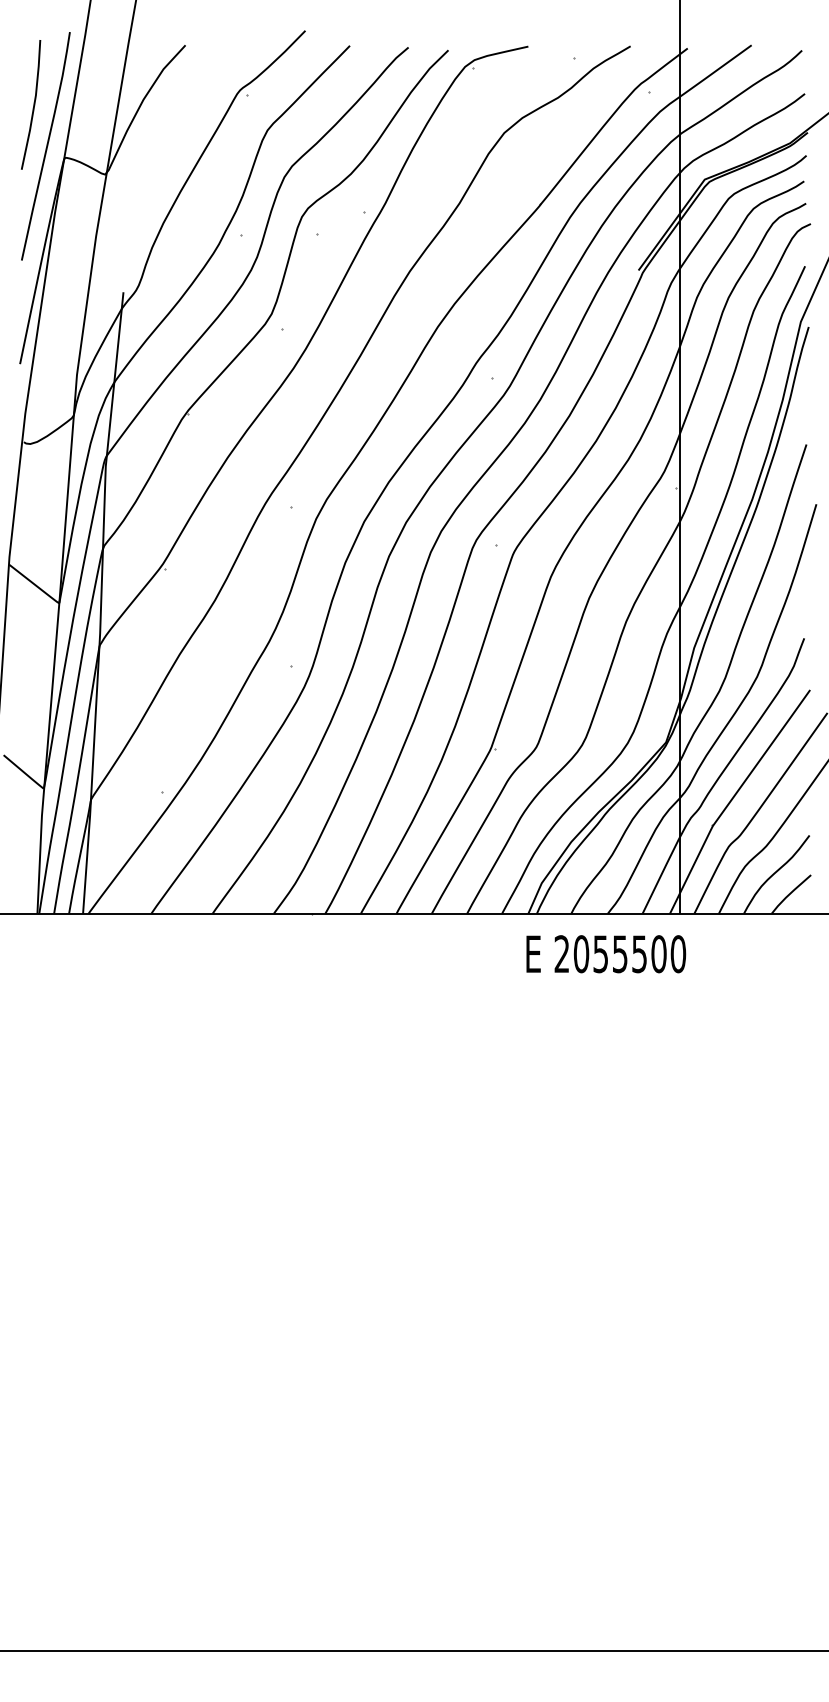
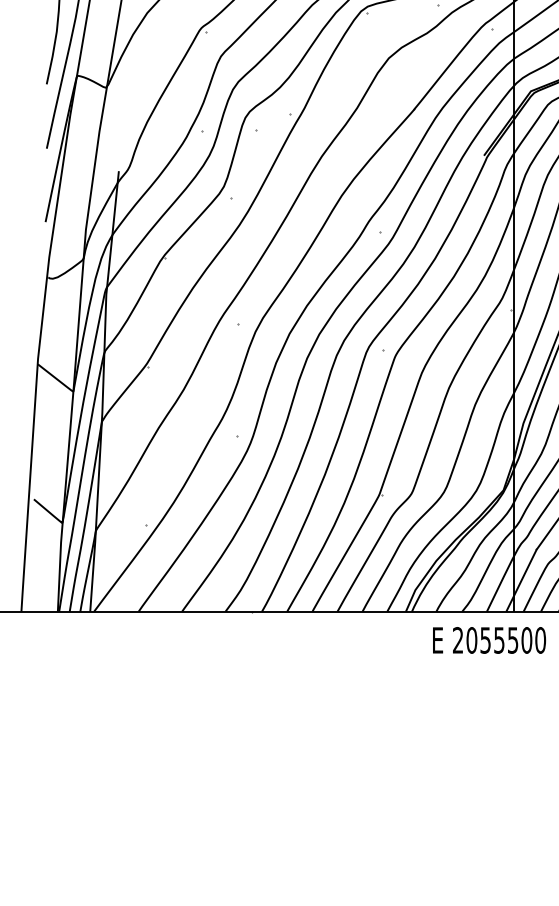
text: (606, 954) -> (489, 640), moved

